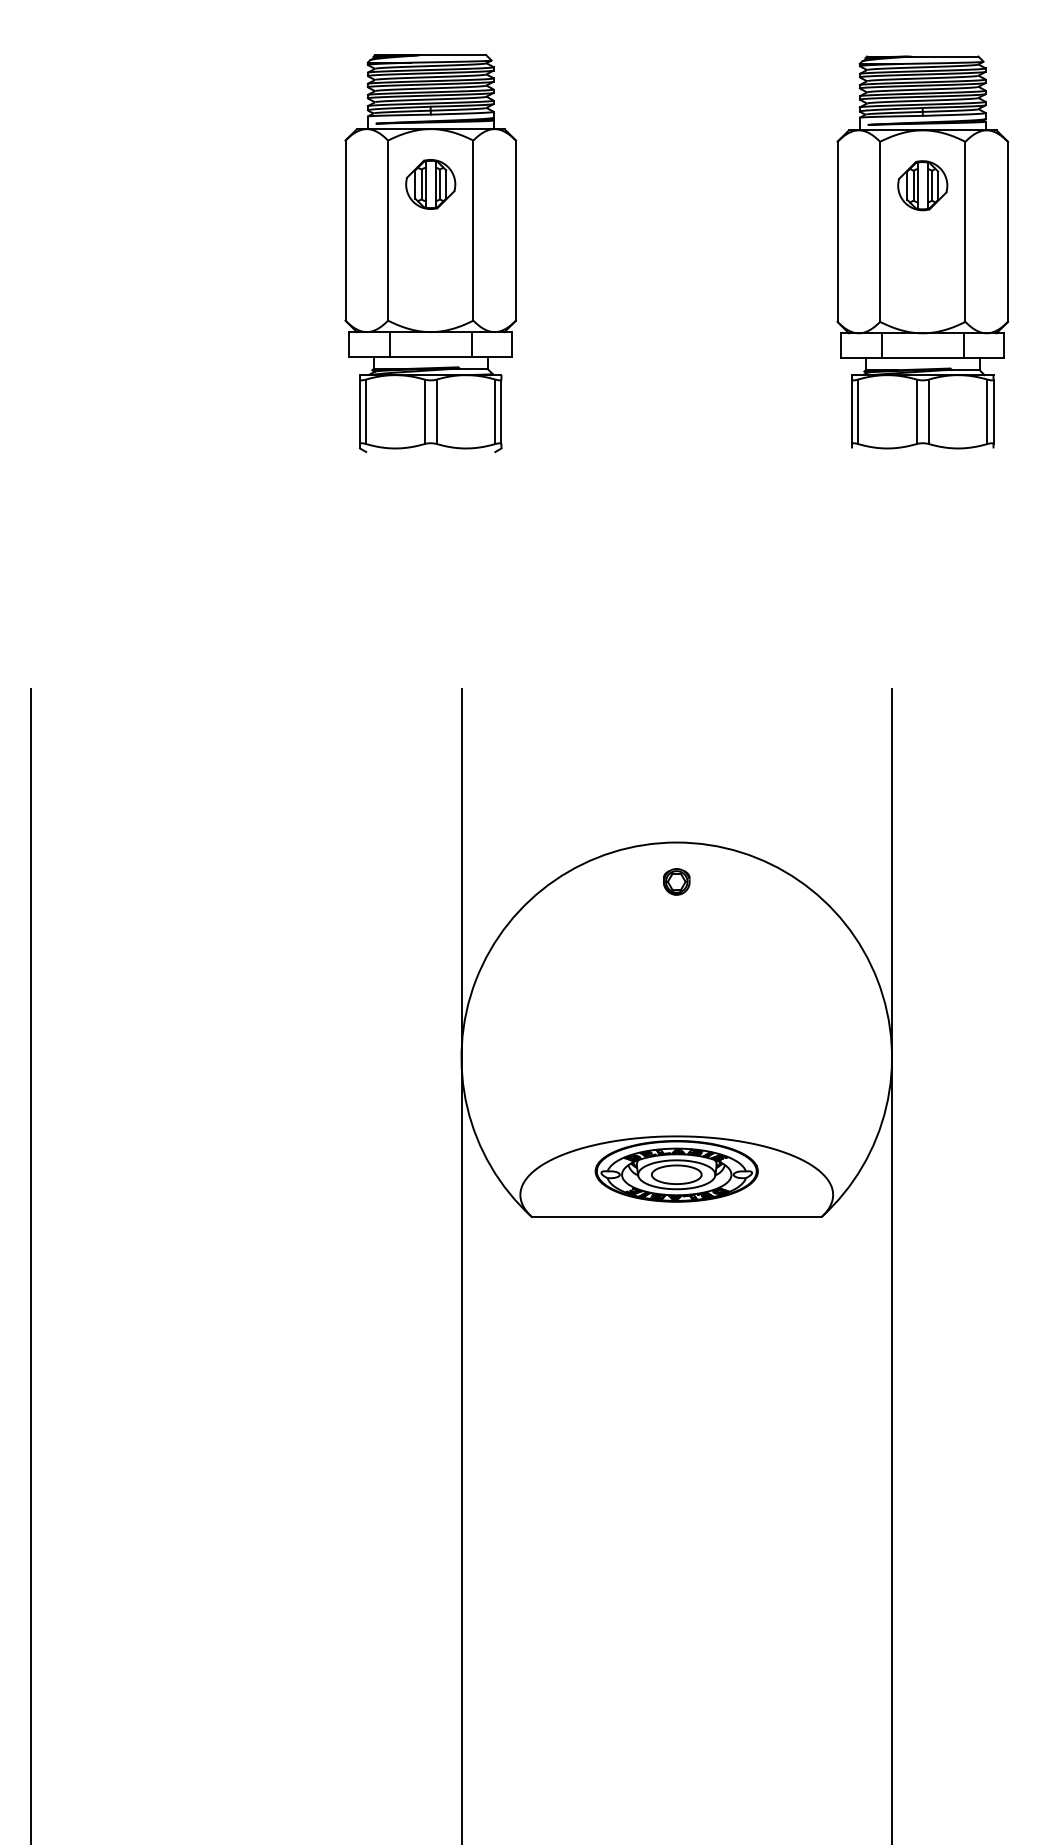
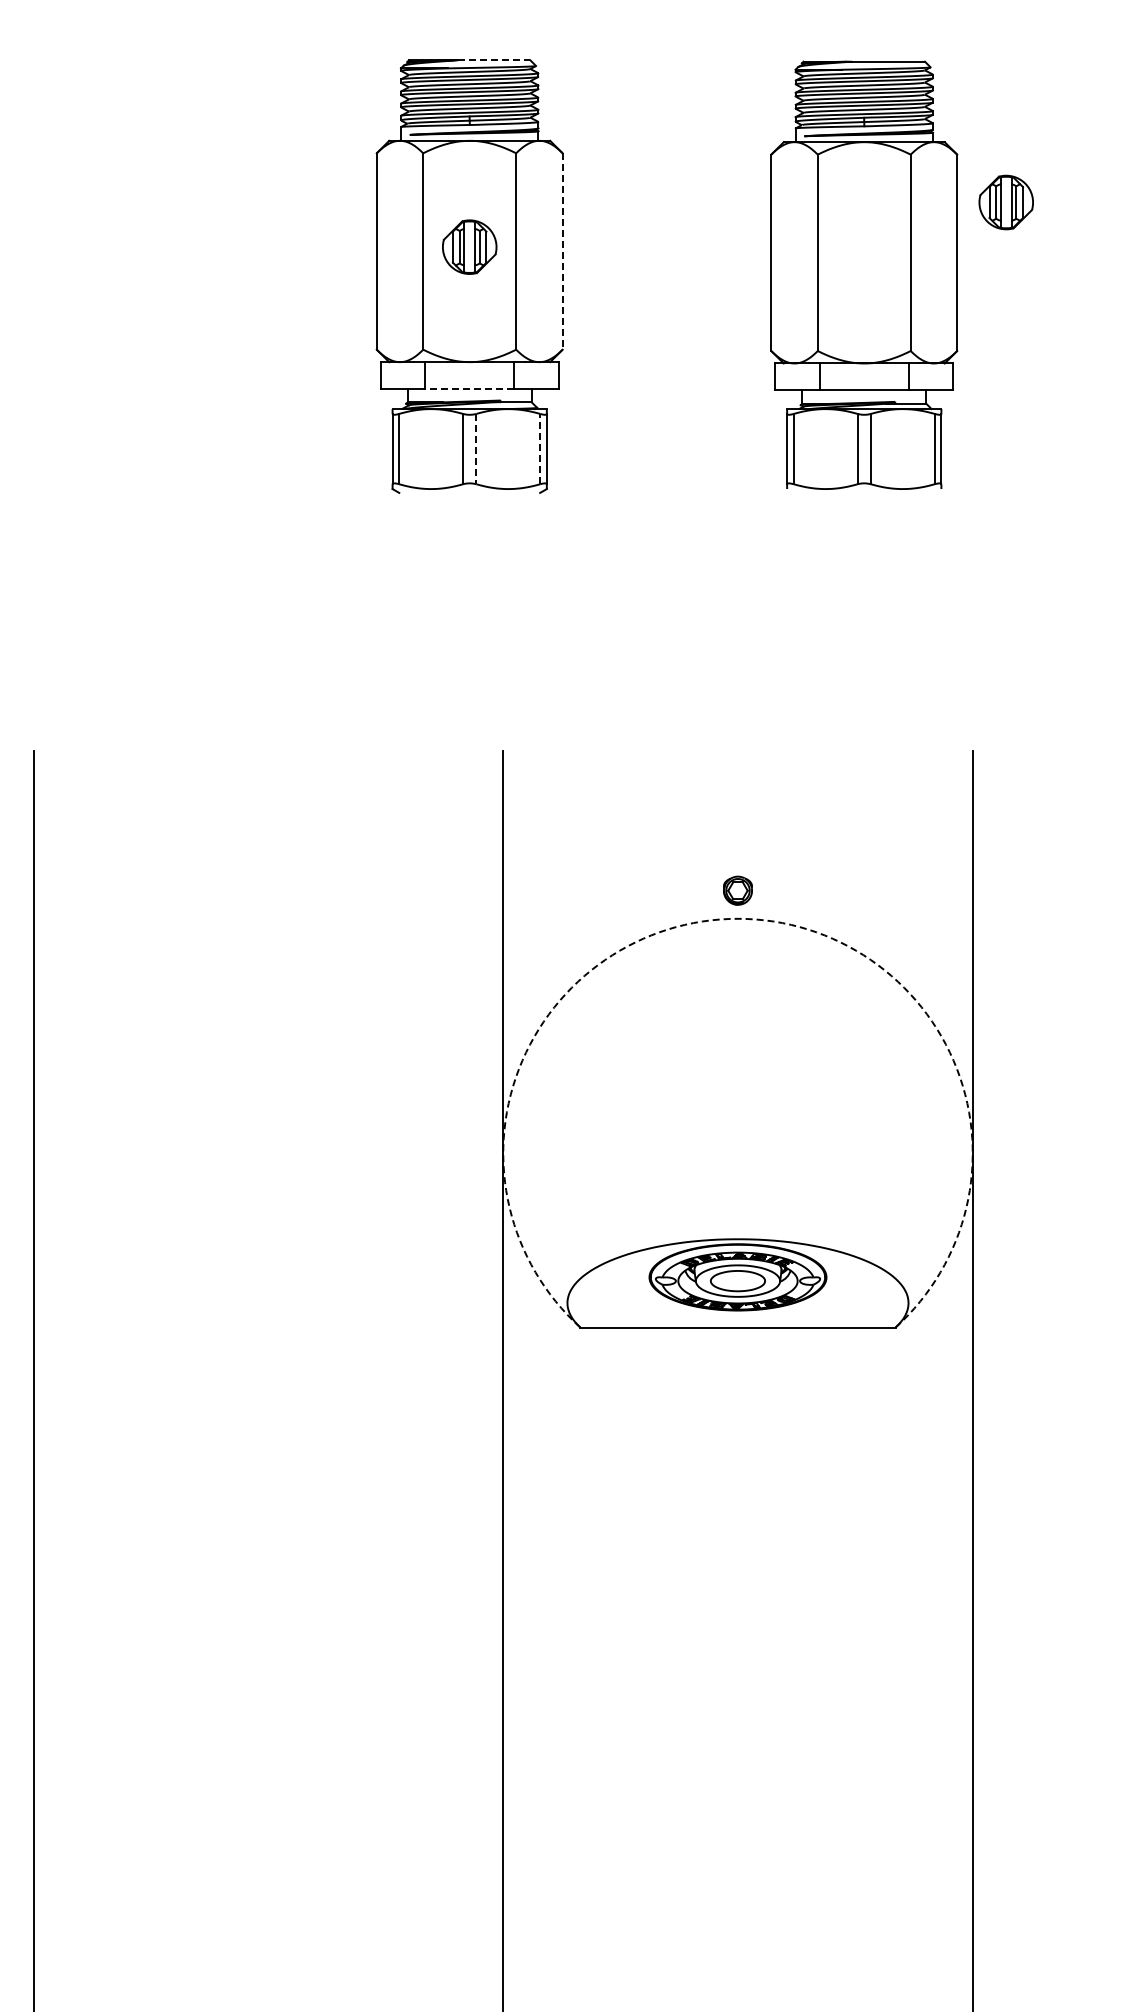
line: (453, 55) -> (494, 60), solid -> dashed
part: (430, 183) -> (469, 246), moved
line: (515, 231) -> (562, 252), solid -> dashed
part: (922, 251) -> (864, 274), moved
line: (430, 356) -> (469, 388), solid -> dashed
line: (495, 411) -> (540, 448), solid -> dashed
line: (436, 412) -> (476, 449), solid -> dashed
arc: (677, 842) -> (738, 918), solid -> dashed
part: (676, 881) -> (737, 890), moved

